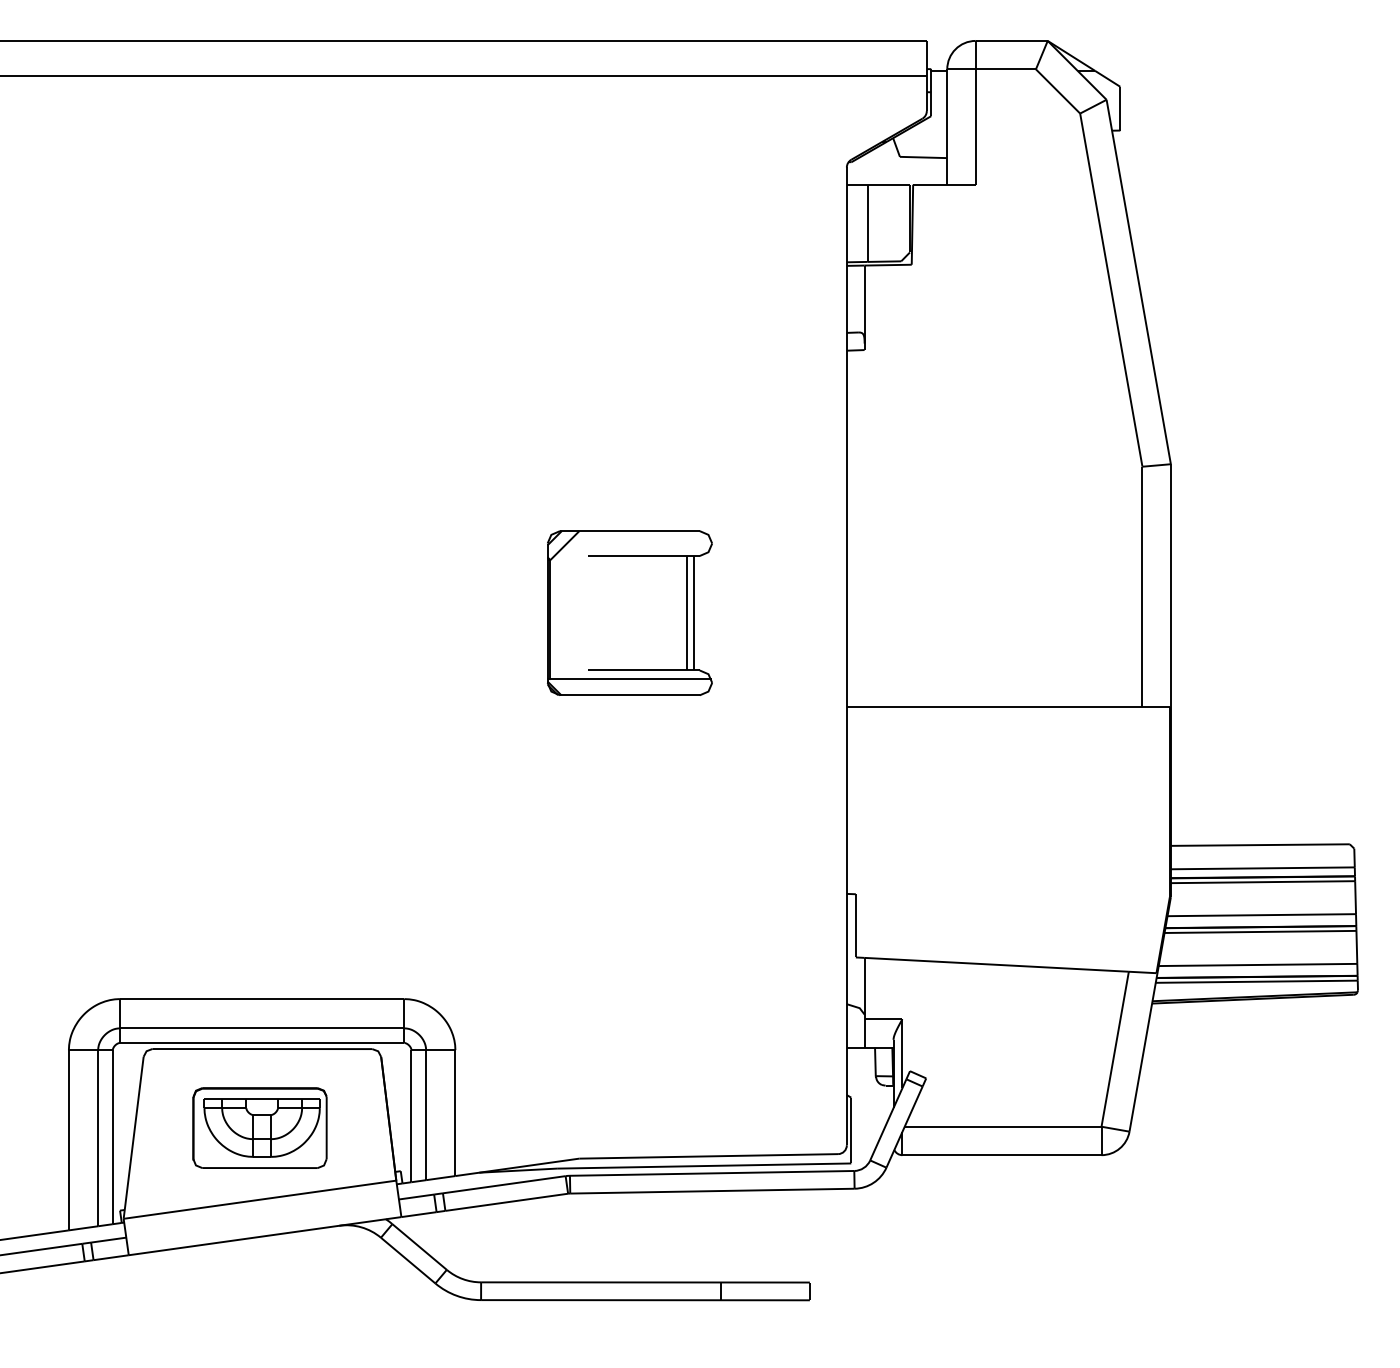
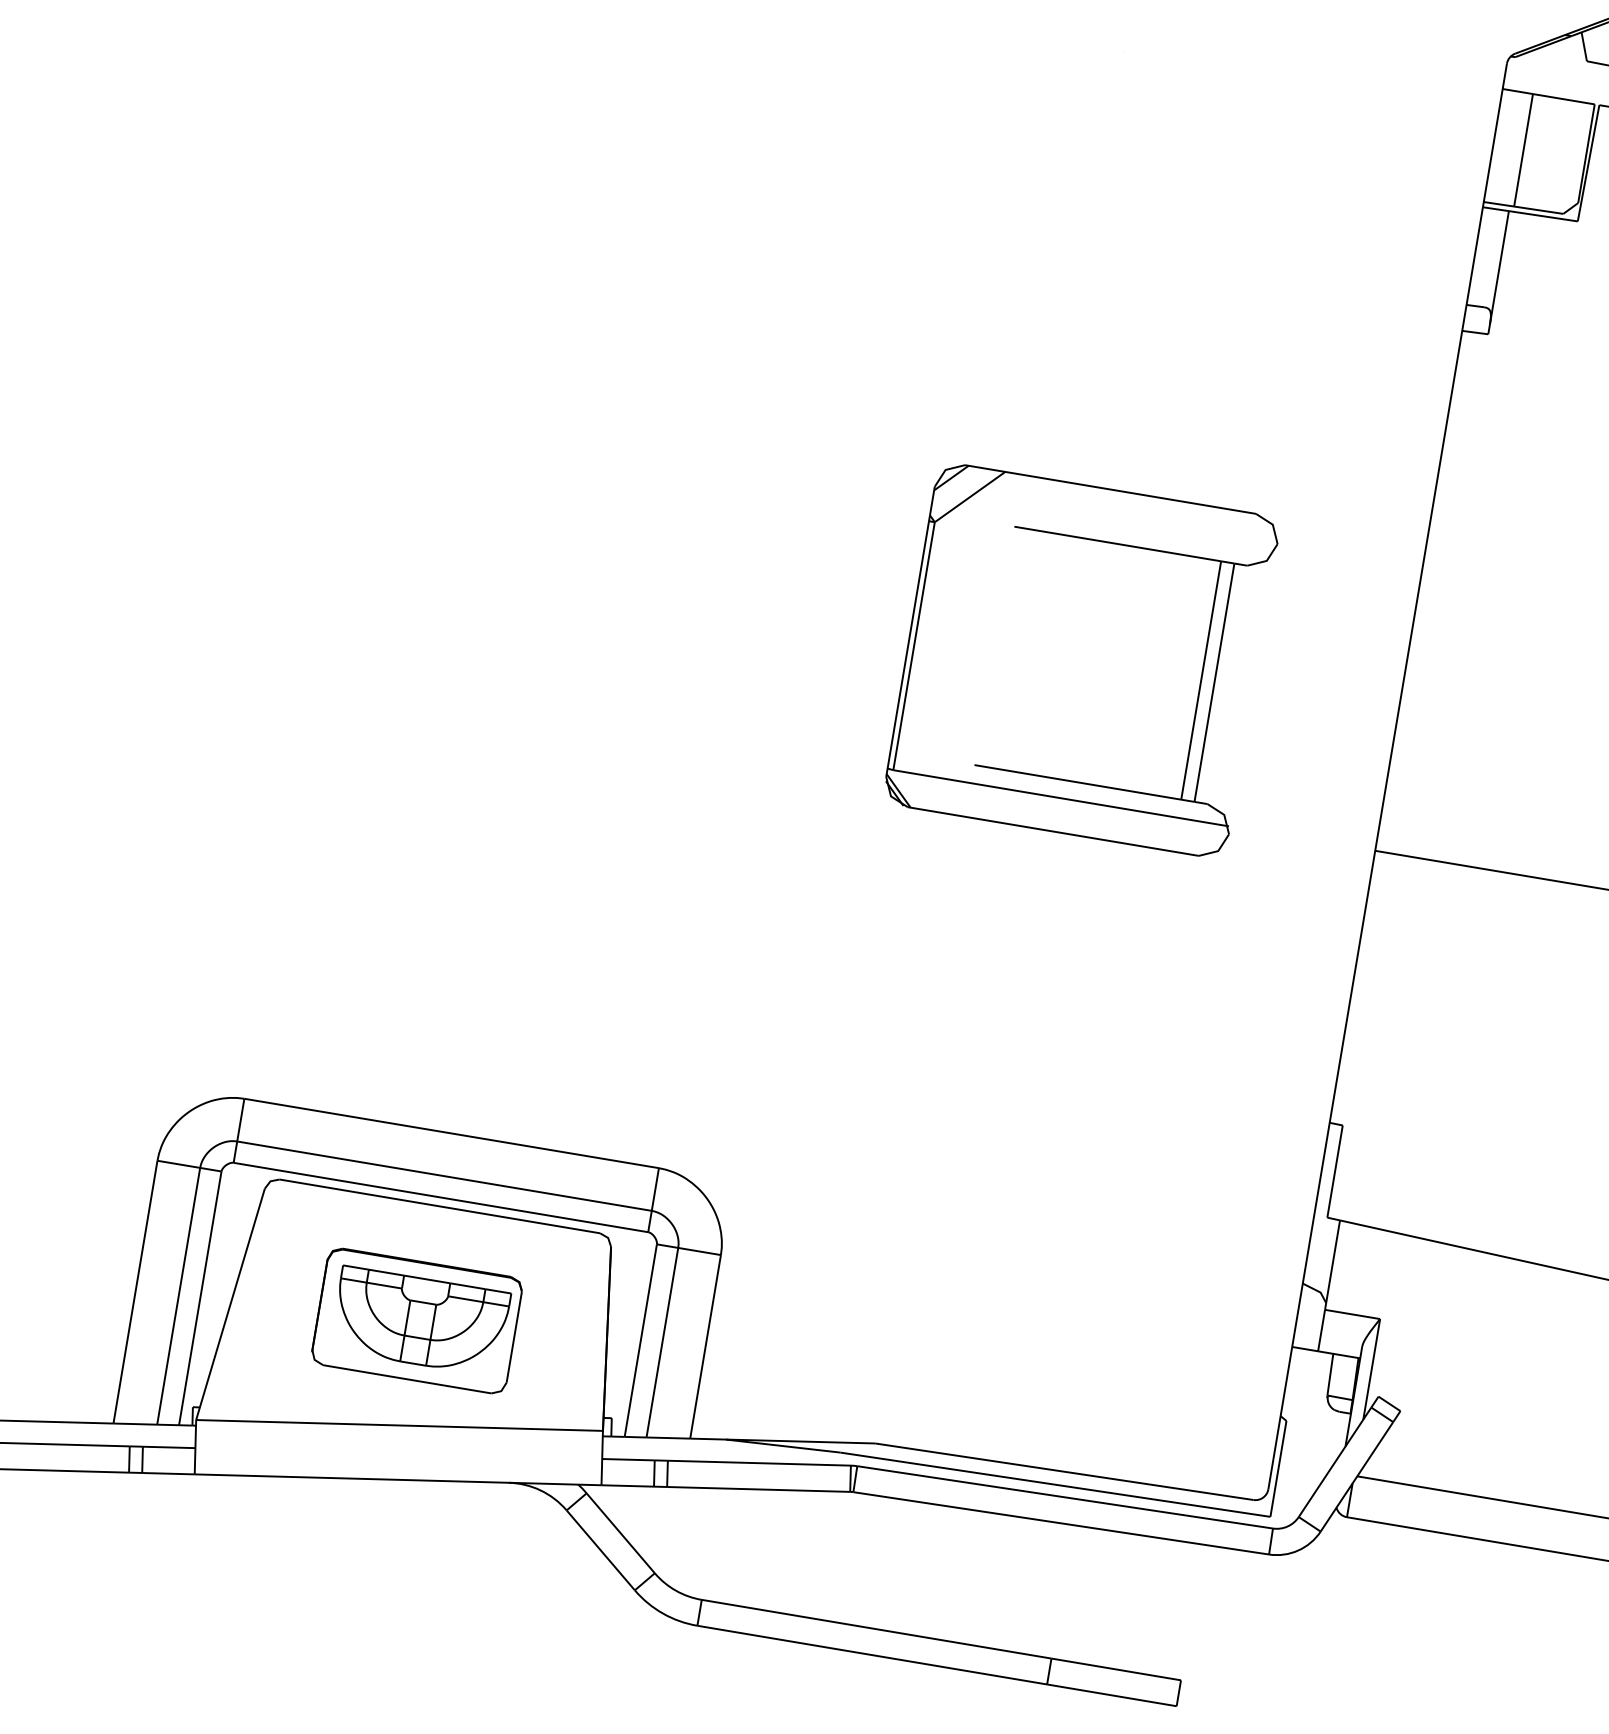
part: (629, 613) -> (1081, 660), size x1.43

